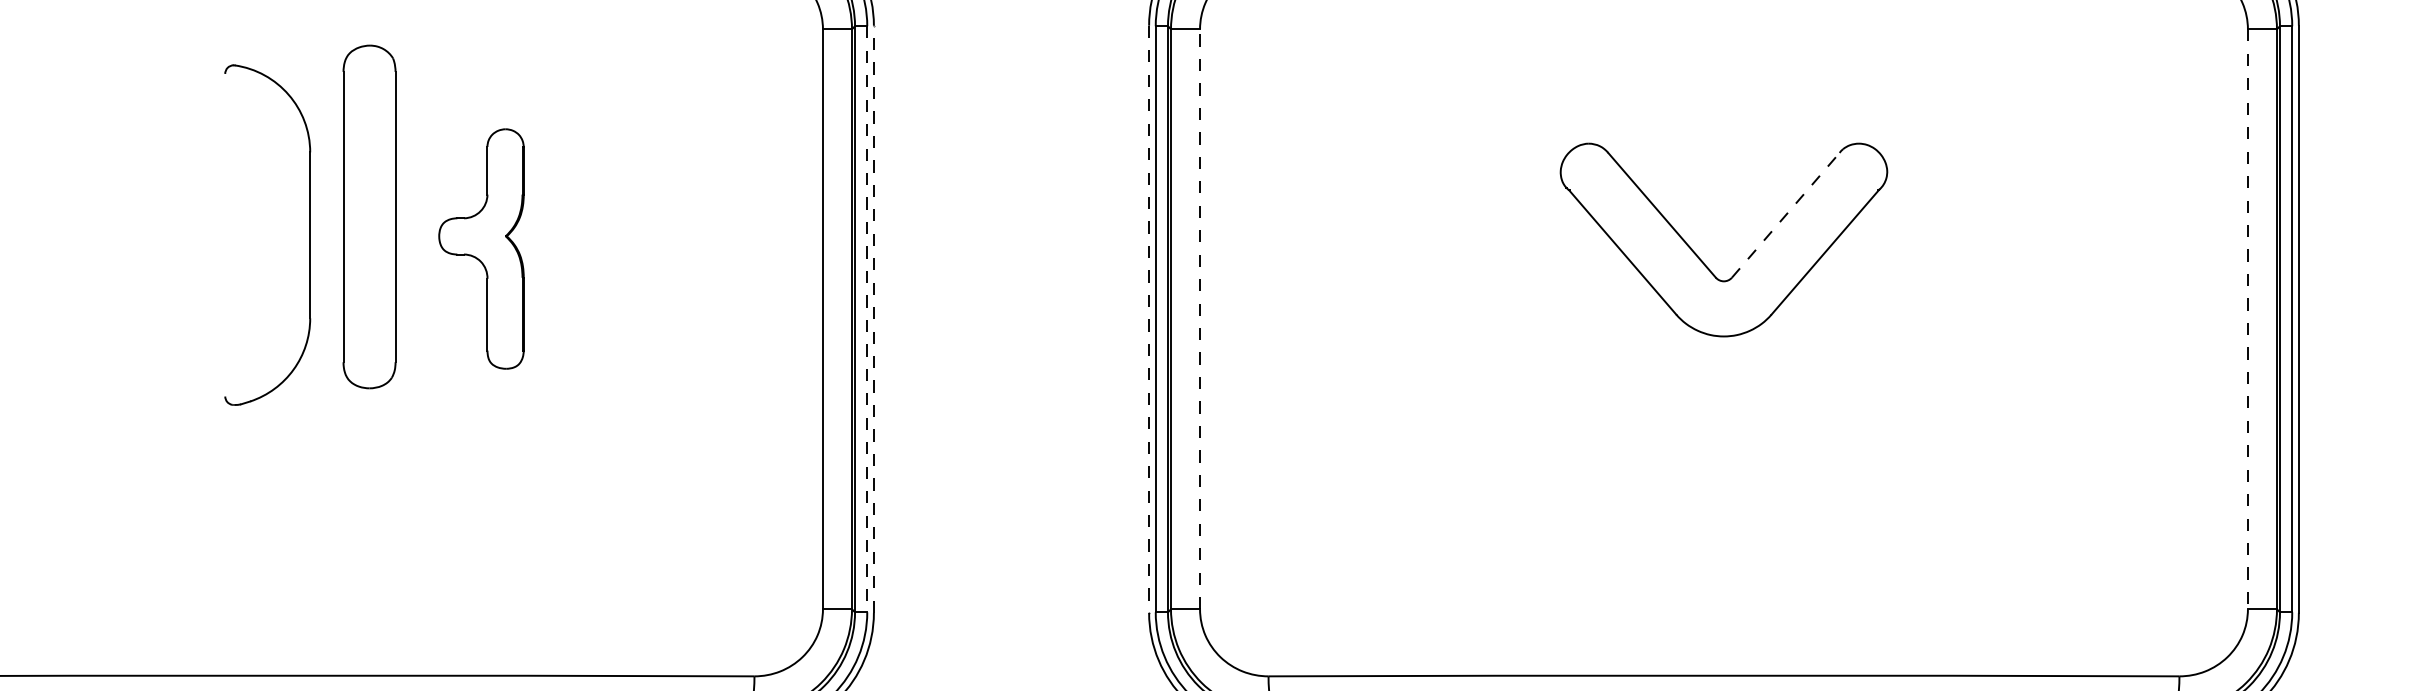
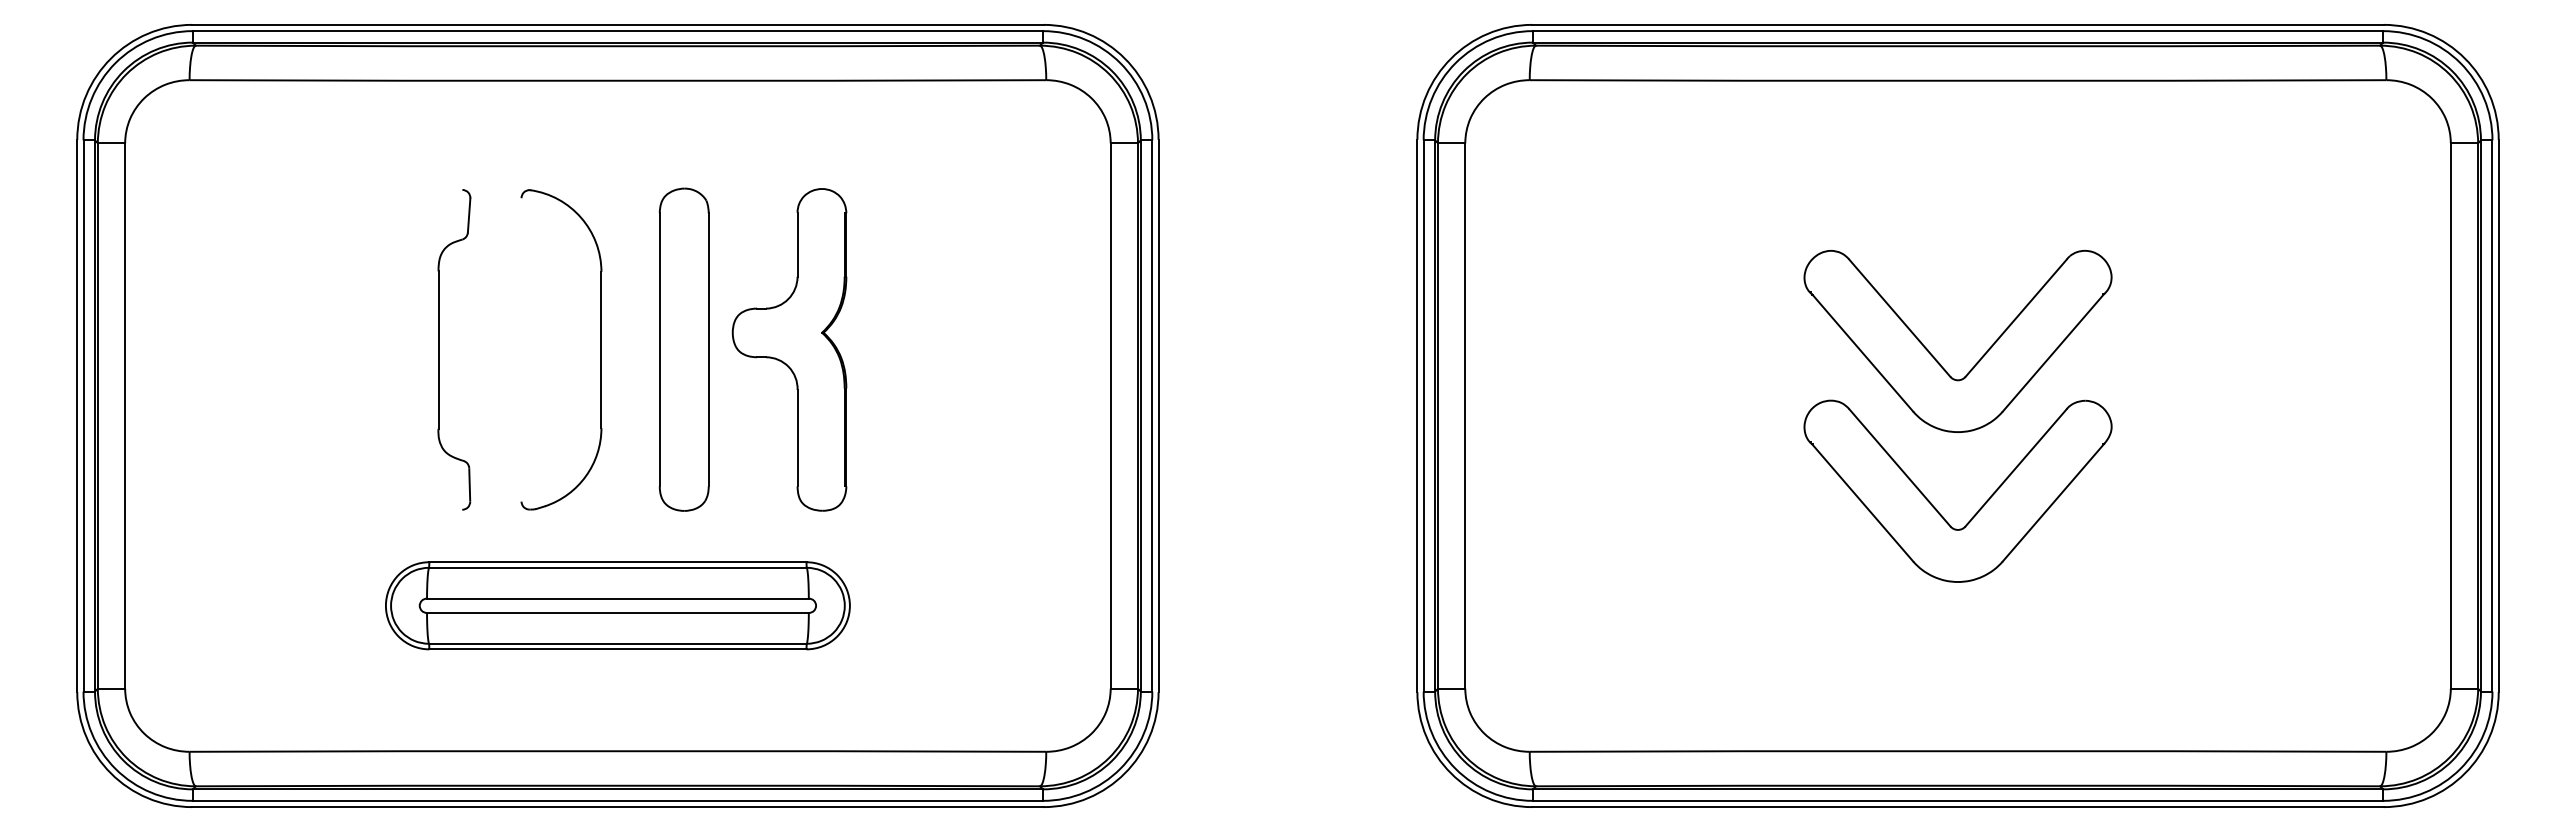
line: (1786, 214) -> (2016, 317), dashed -> solid
part: (368, 216) -> (683, 349), moved
part: (309, 234) -> (600, 349), moved
part: (109, 248) -> (439, 349), added
part: (481, 248) -> (789, 349), size x1.43
line: (873, 318) -> (1158, 415), dashed -> solid
line: (867, 319) -> (1152, 416), dashed -> solid
line: (1149, 319) -> (1417, 416), dashed -> solid
line: (1200, 319) -> (1465, 416), dashed -> solid
line: (2247, 319) -> (2450, 416), dashed -> solid
part: (1702, 418) -> (1937, 509), added
part: (298, 520) -> (617, 605), added

